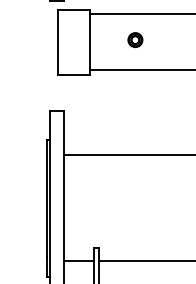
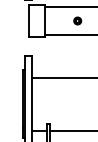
part: (134, 39) -> (77, 20), moved

